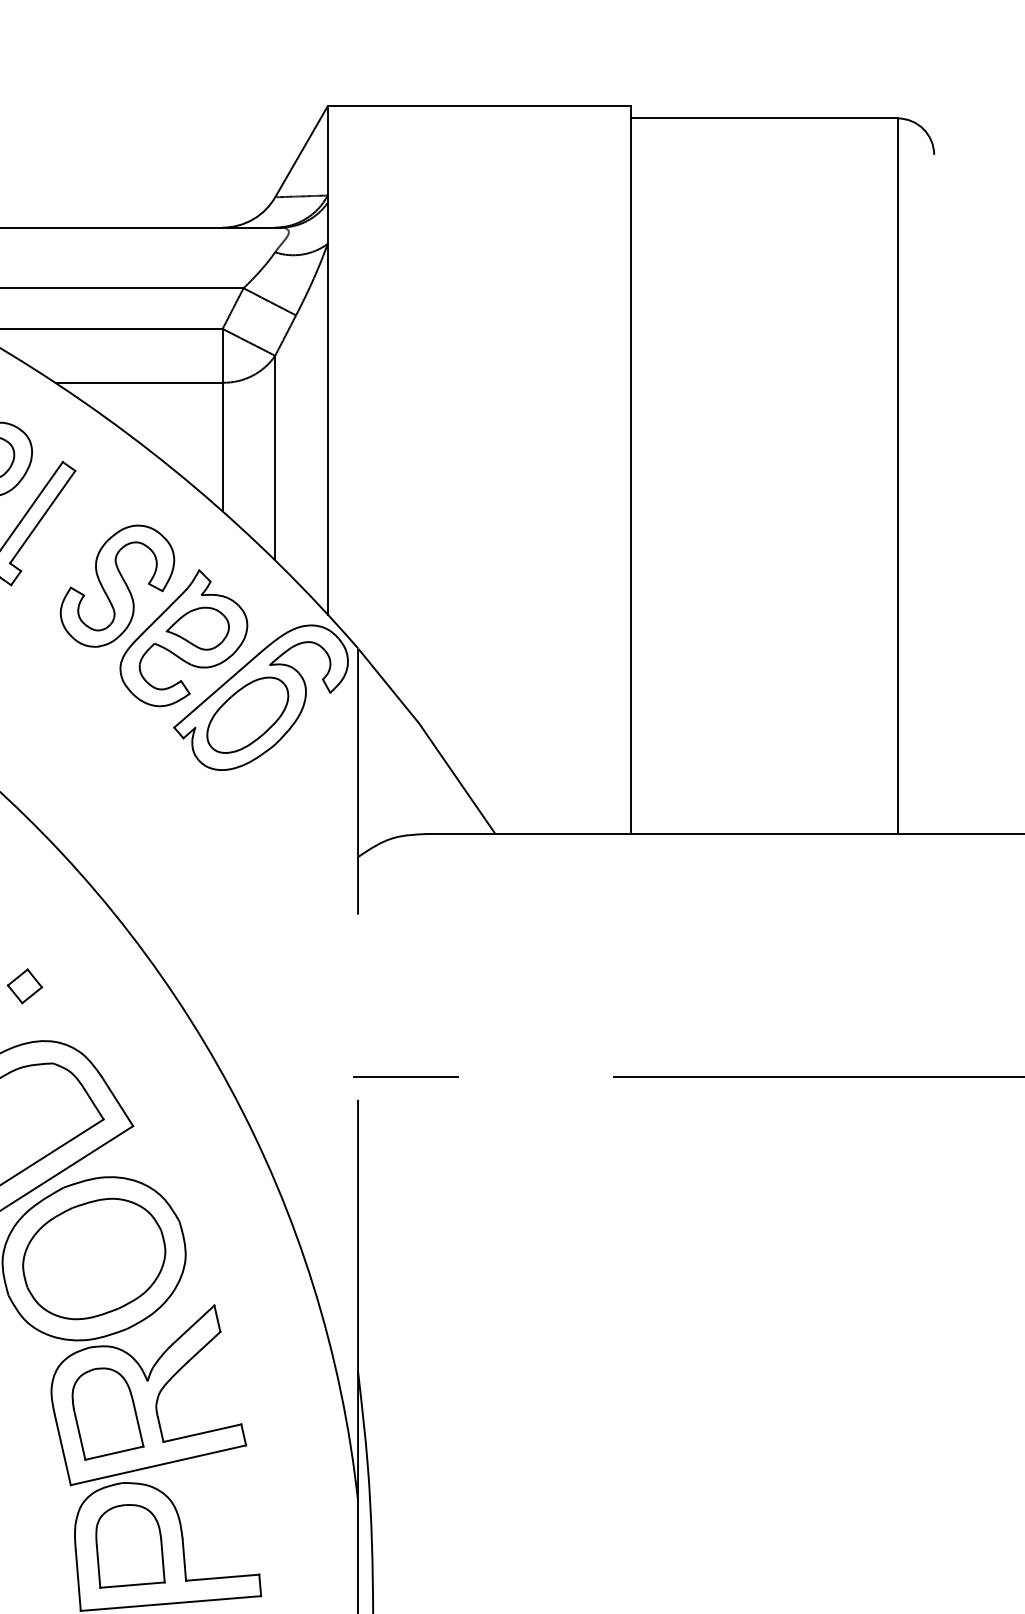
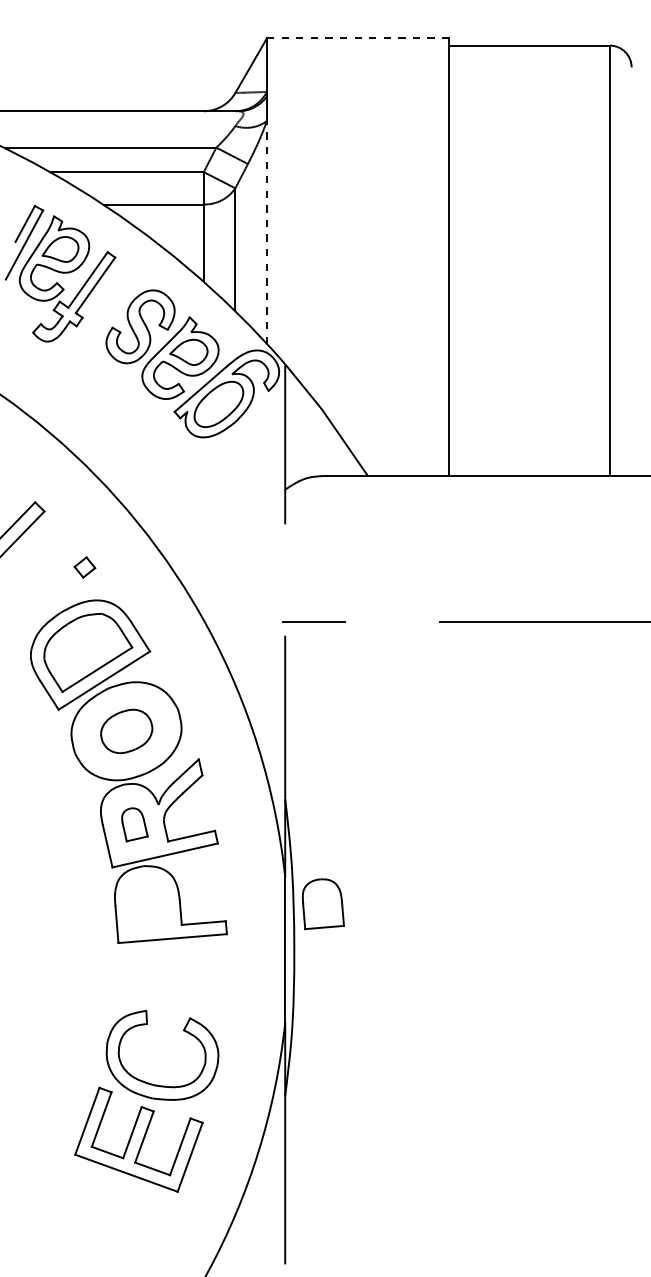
line: (478, 106) -> (357, 38), solid -> dashed
line: (326, 427) -> (266, 231), solid -> dashed
part: (94, 1259) -> (126, 731), size x0.6
part: (107, 1413) -> (134, 824), size x0.6
part: (130, 1546) -> (323, 904), moved

